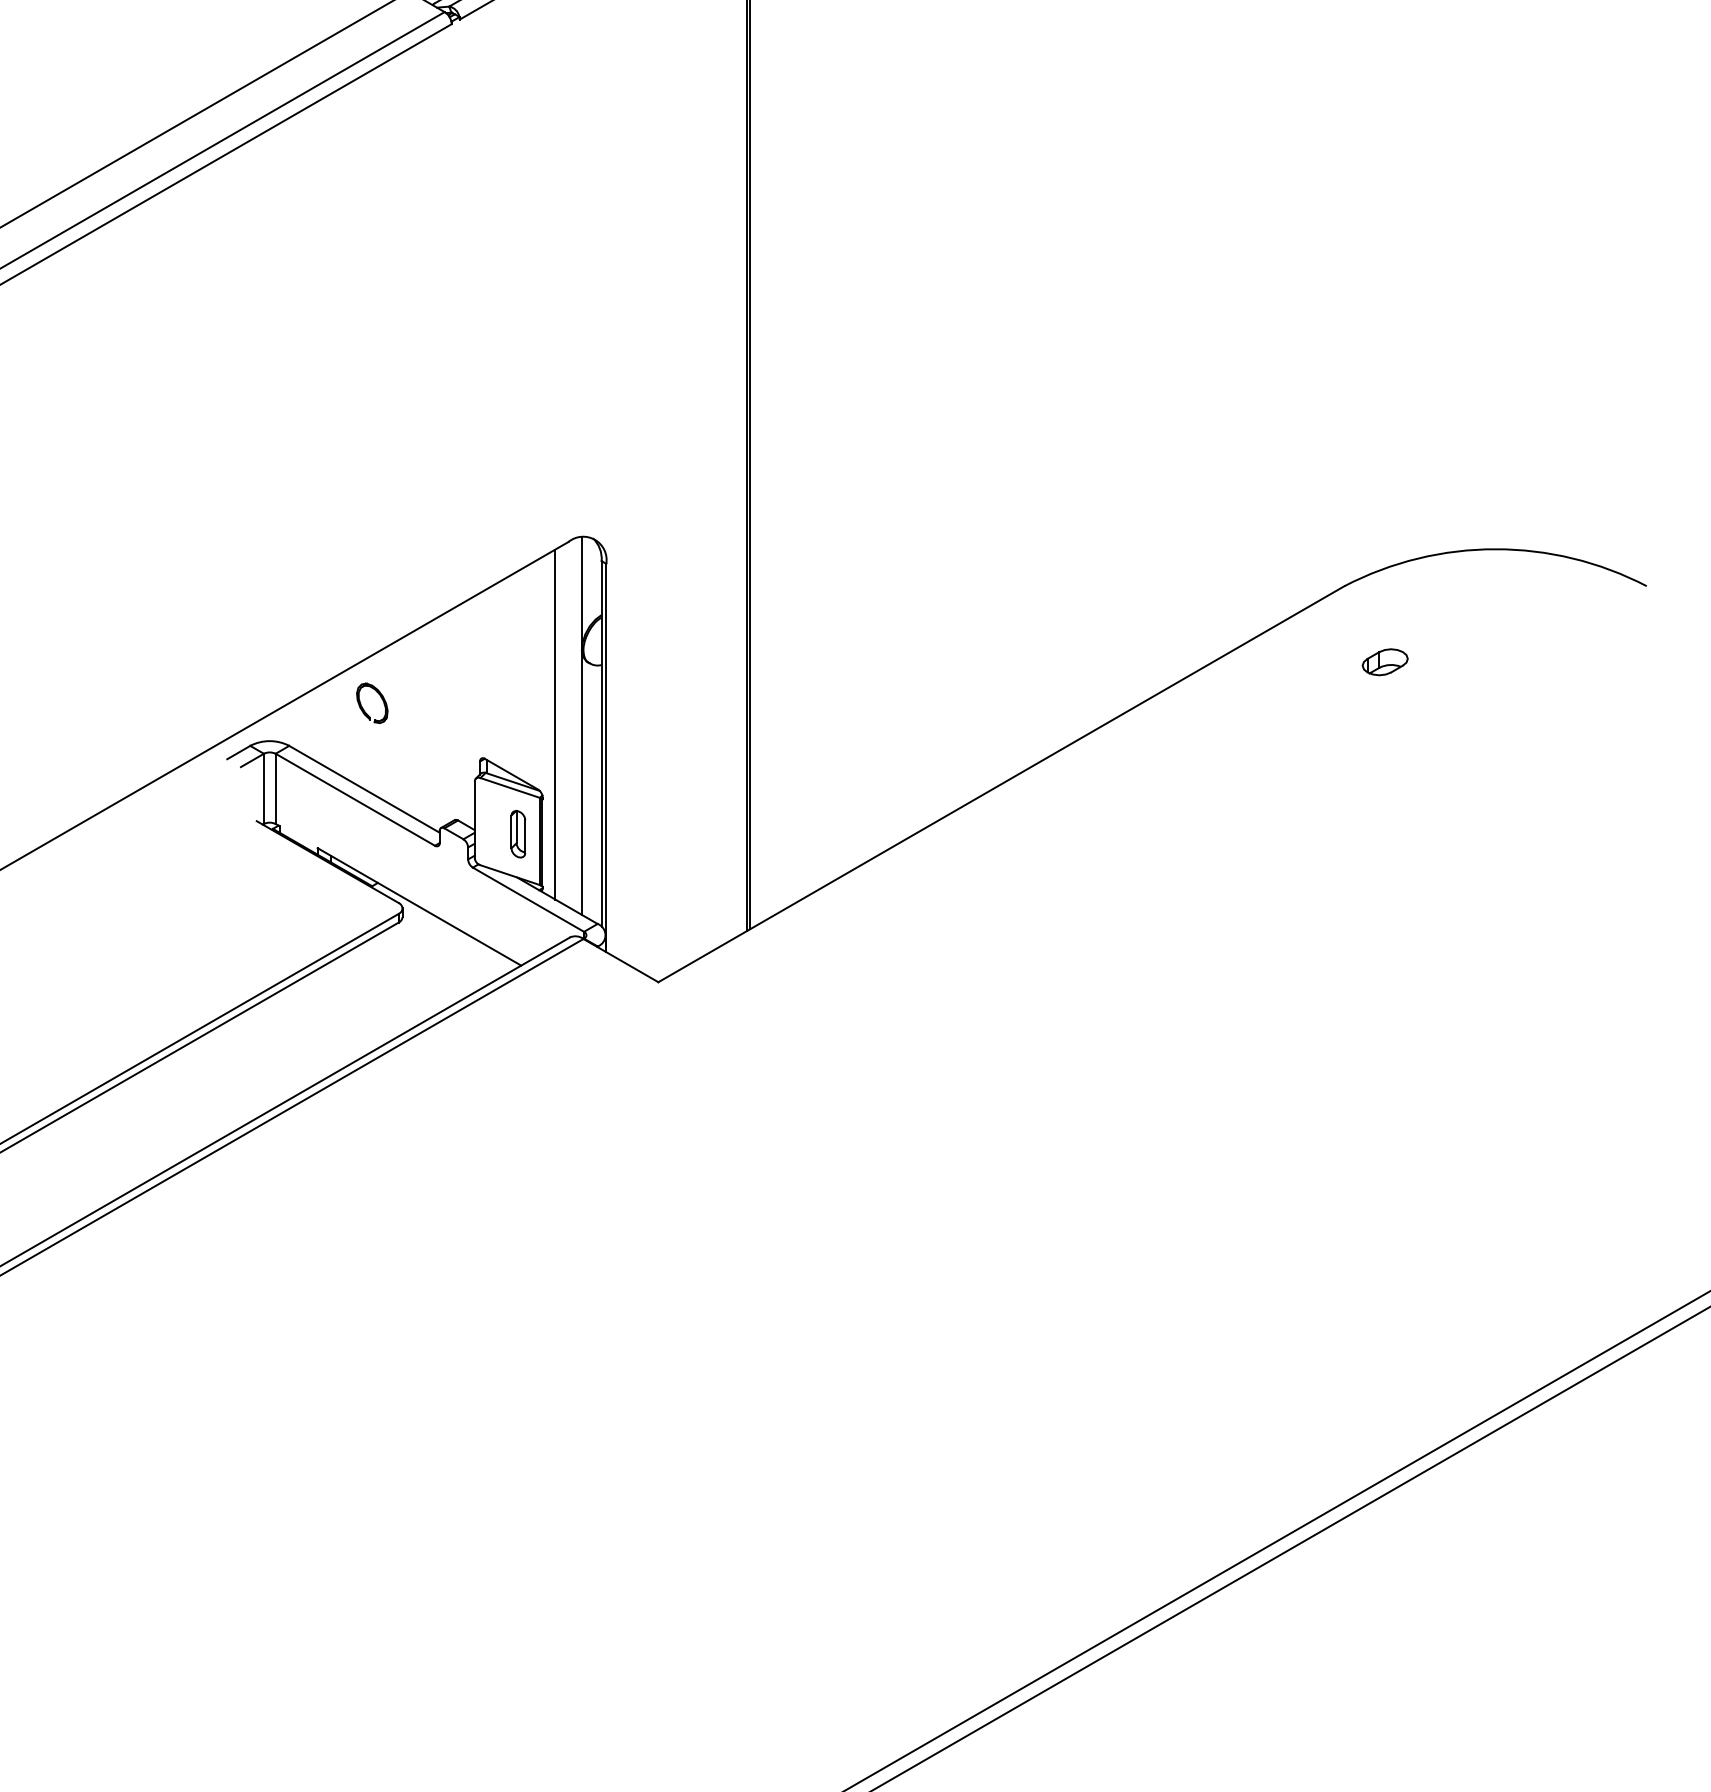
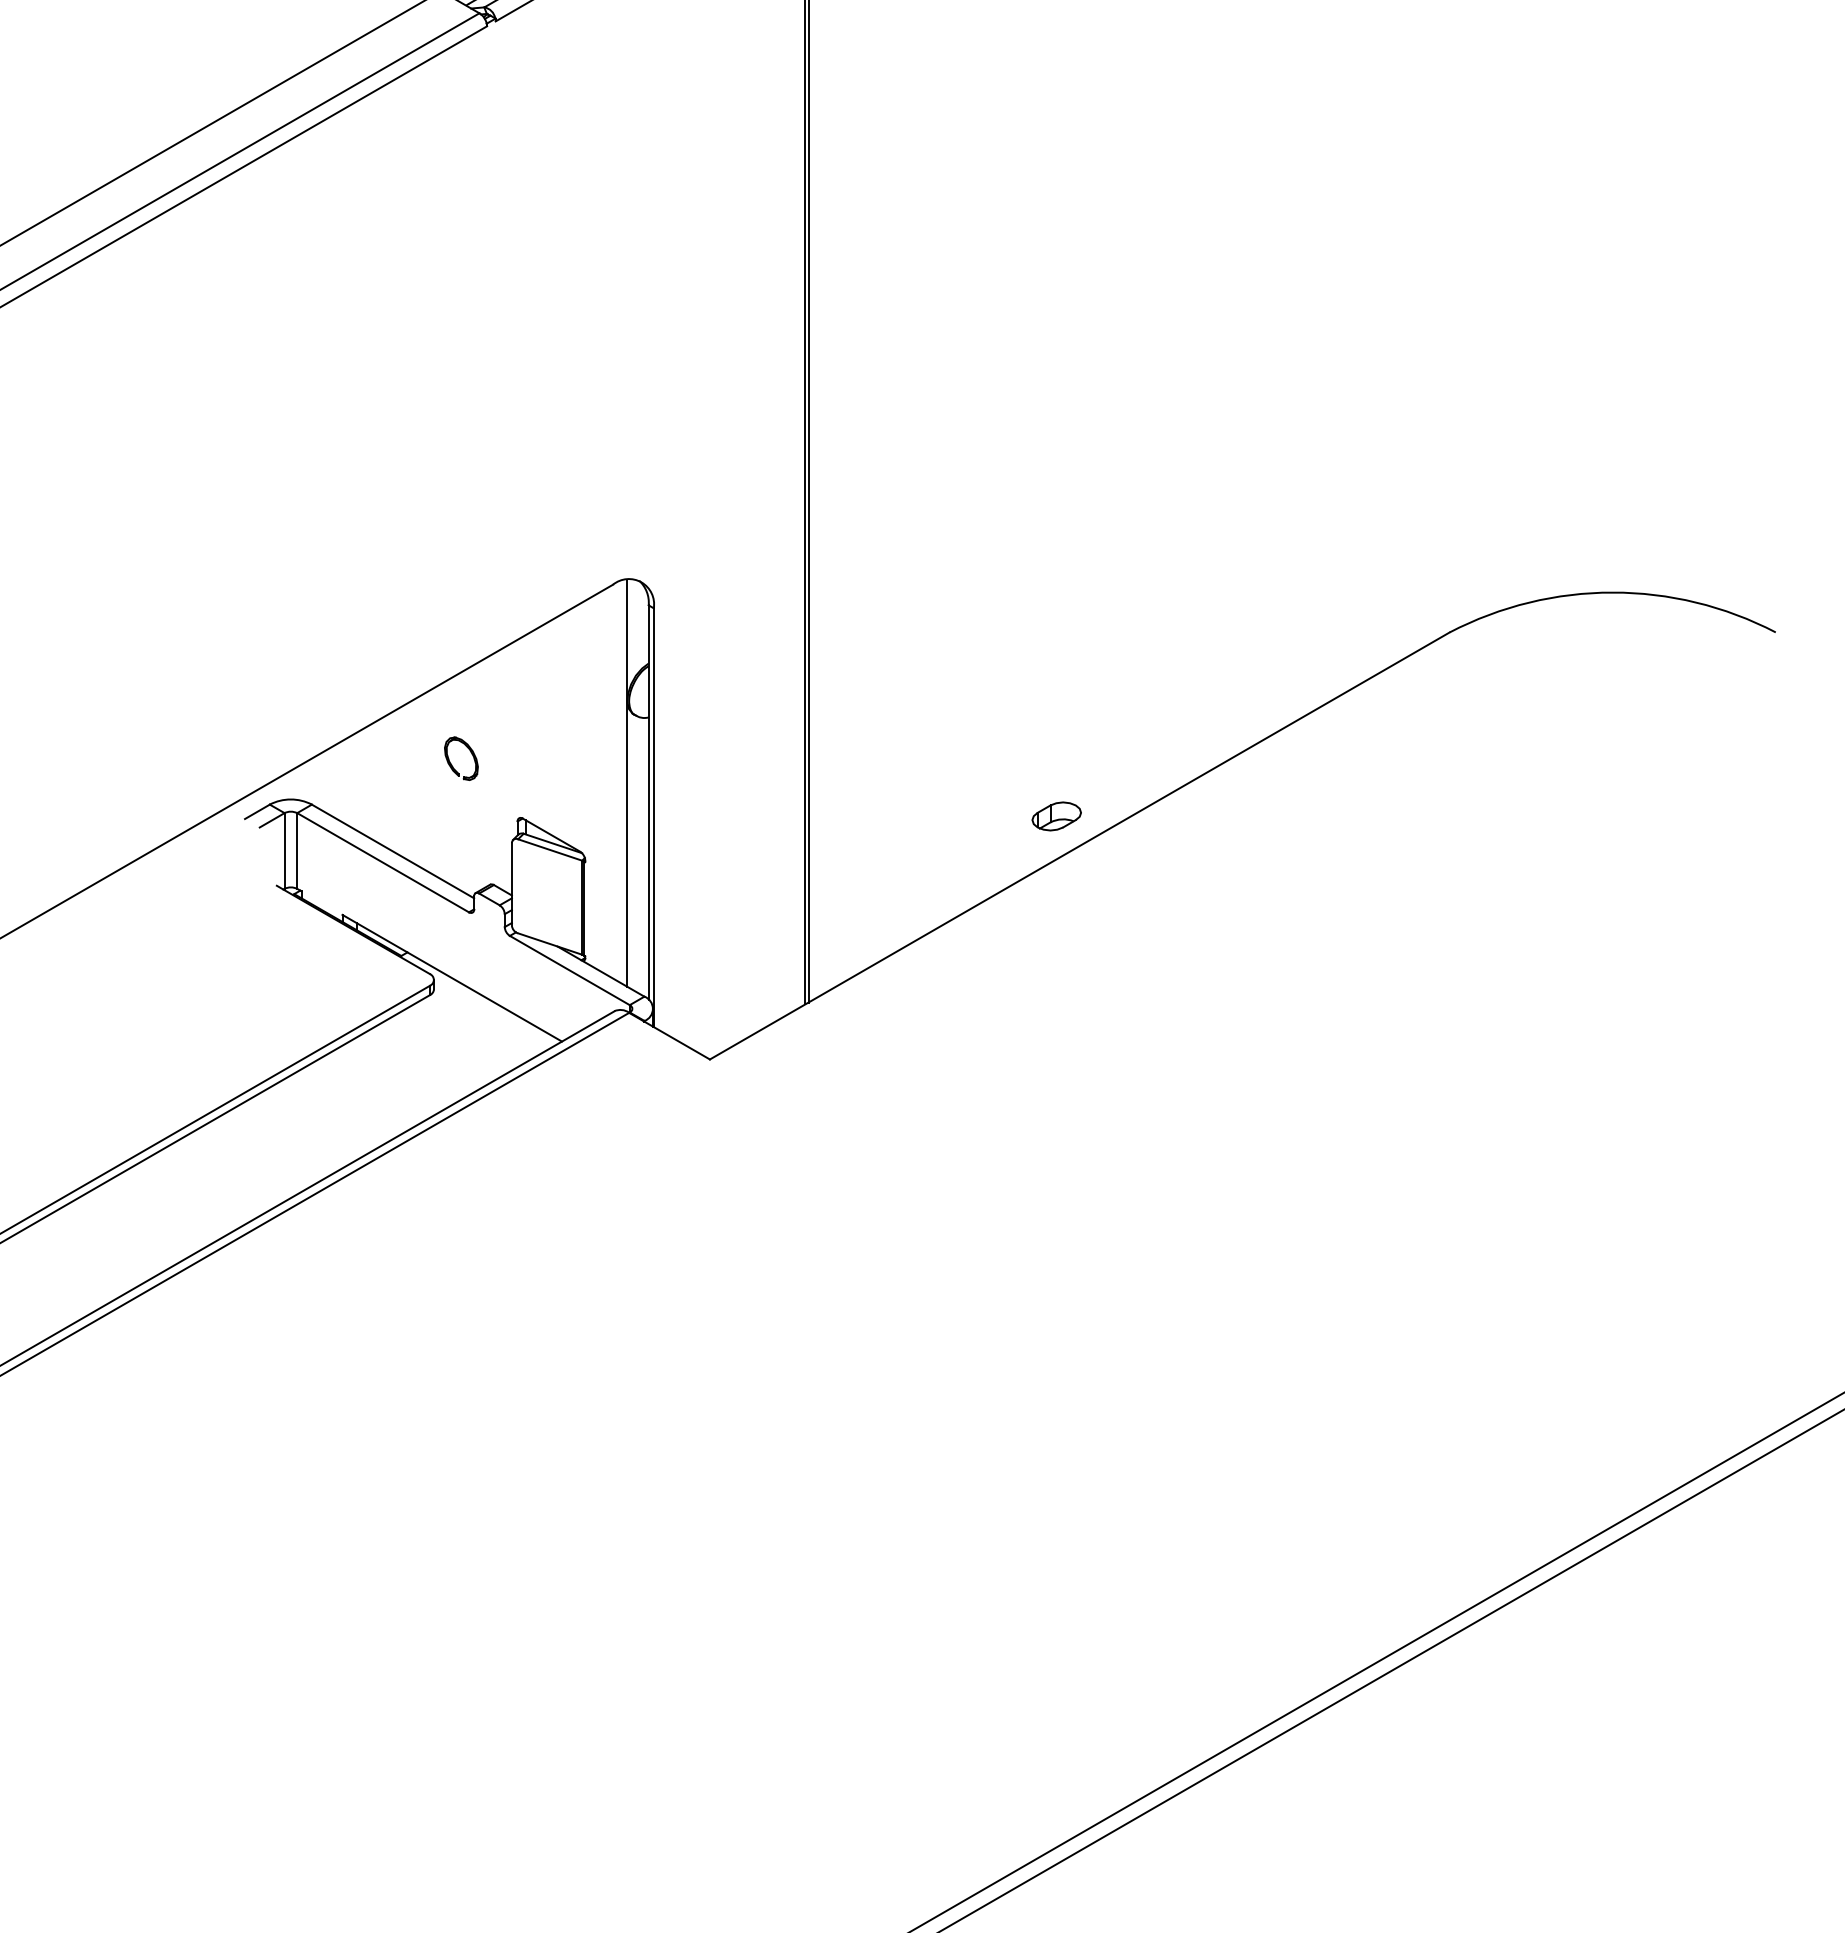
part: (1384, 662) -> (1056, 816), moved
part: (381, 699) -> (471, 754), moved
line: (555, 724) -> (598, 781), removed
part: (517, 833) -> (558, 899), removed

